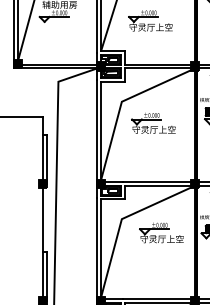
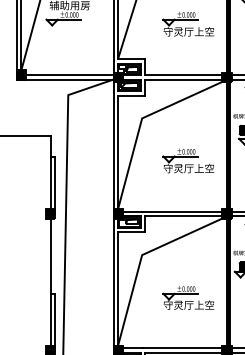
part: (150, 20) -> (188, 23), moved
part: (153, 122) -> (188, 160), moved
part: (161, 232) -> (188, 297), moved

